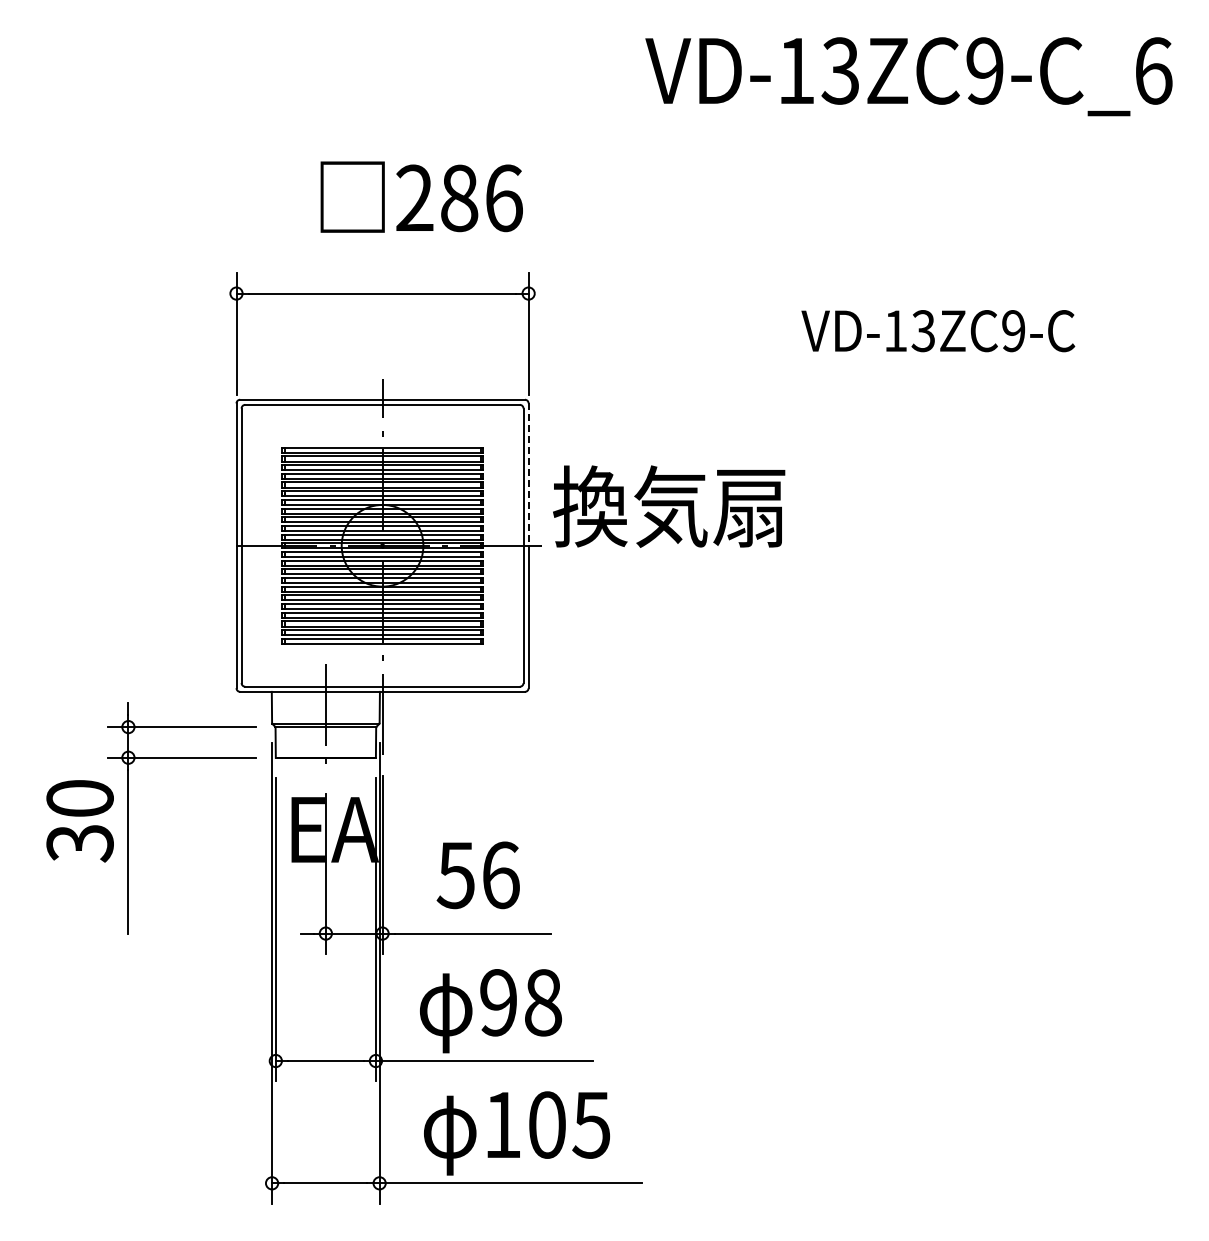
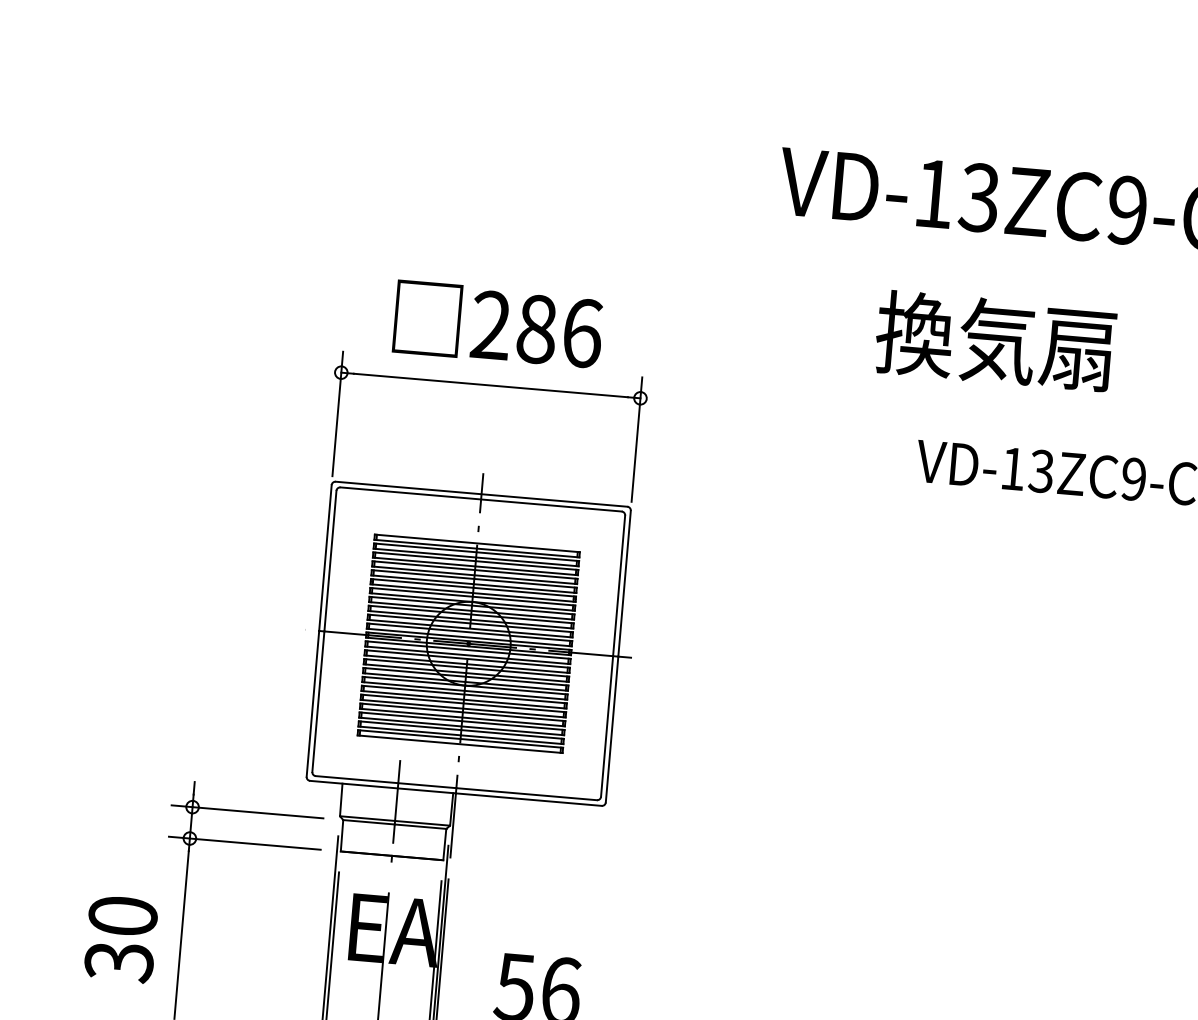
text: (421, 196) -> (498, 324), moved
line: (528, 475) -> (624, 584), dashed -> solid
text: (669, 506) -> (995, 341), moved
text: (79, 821) -> (120, 939), moved

